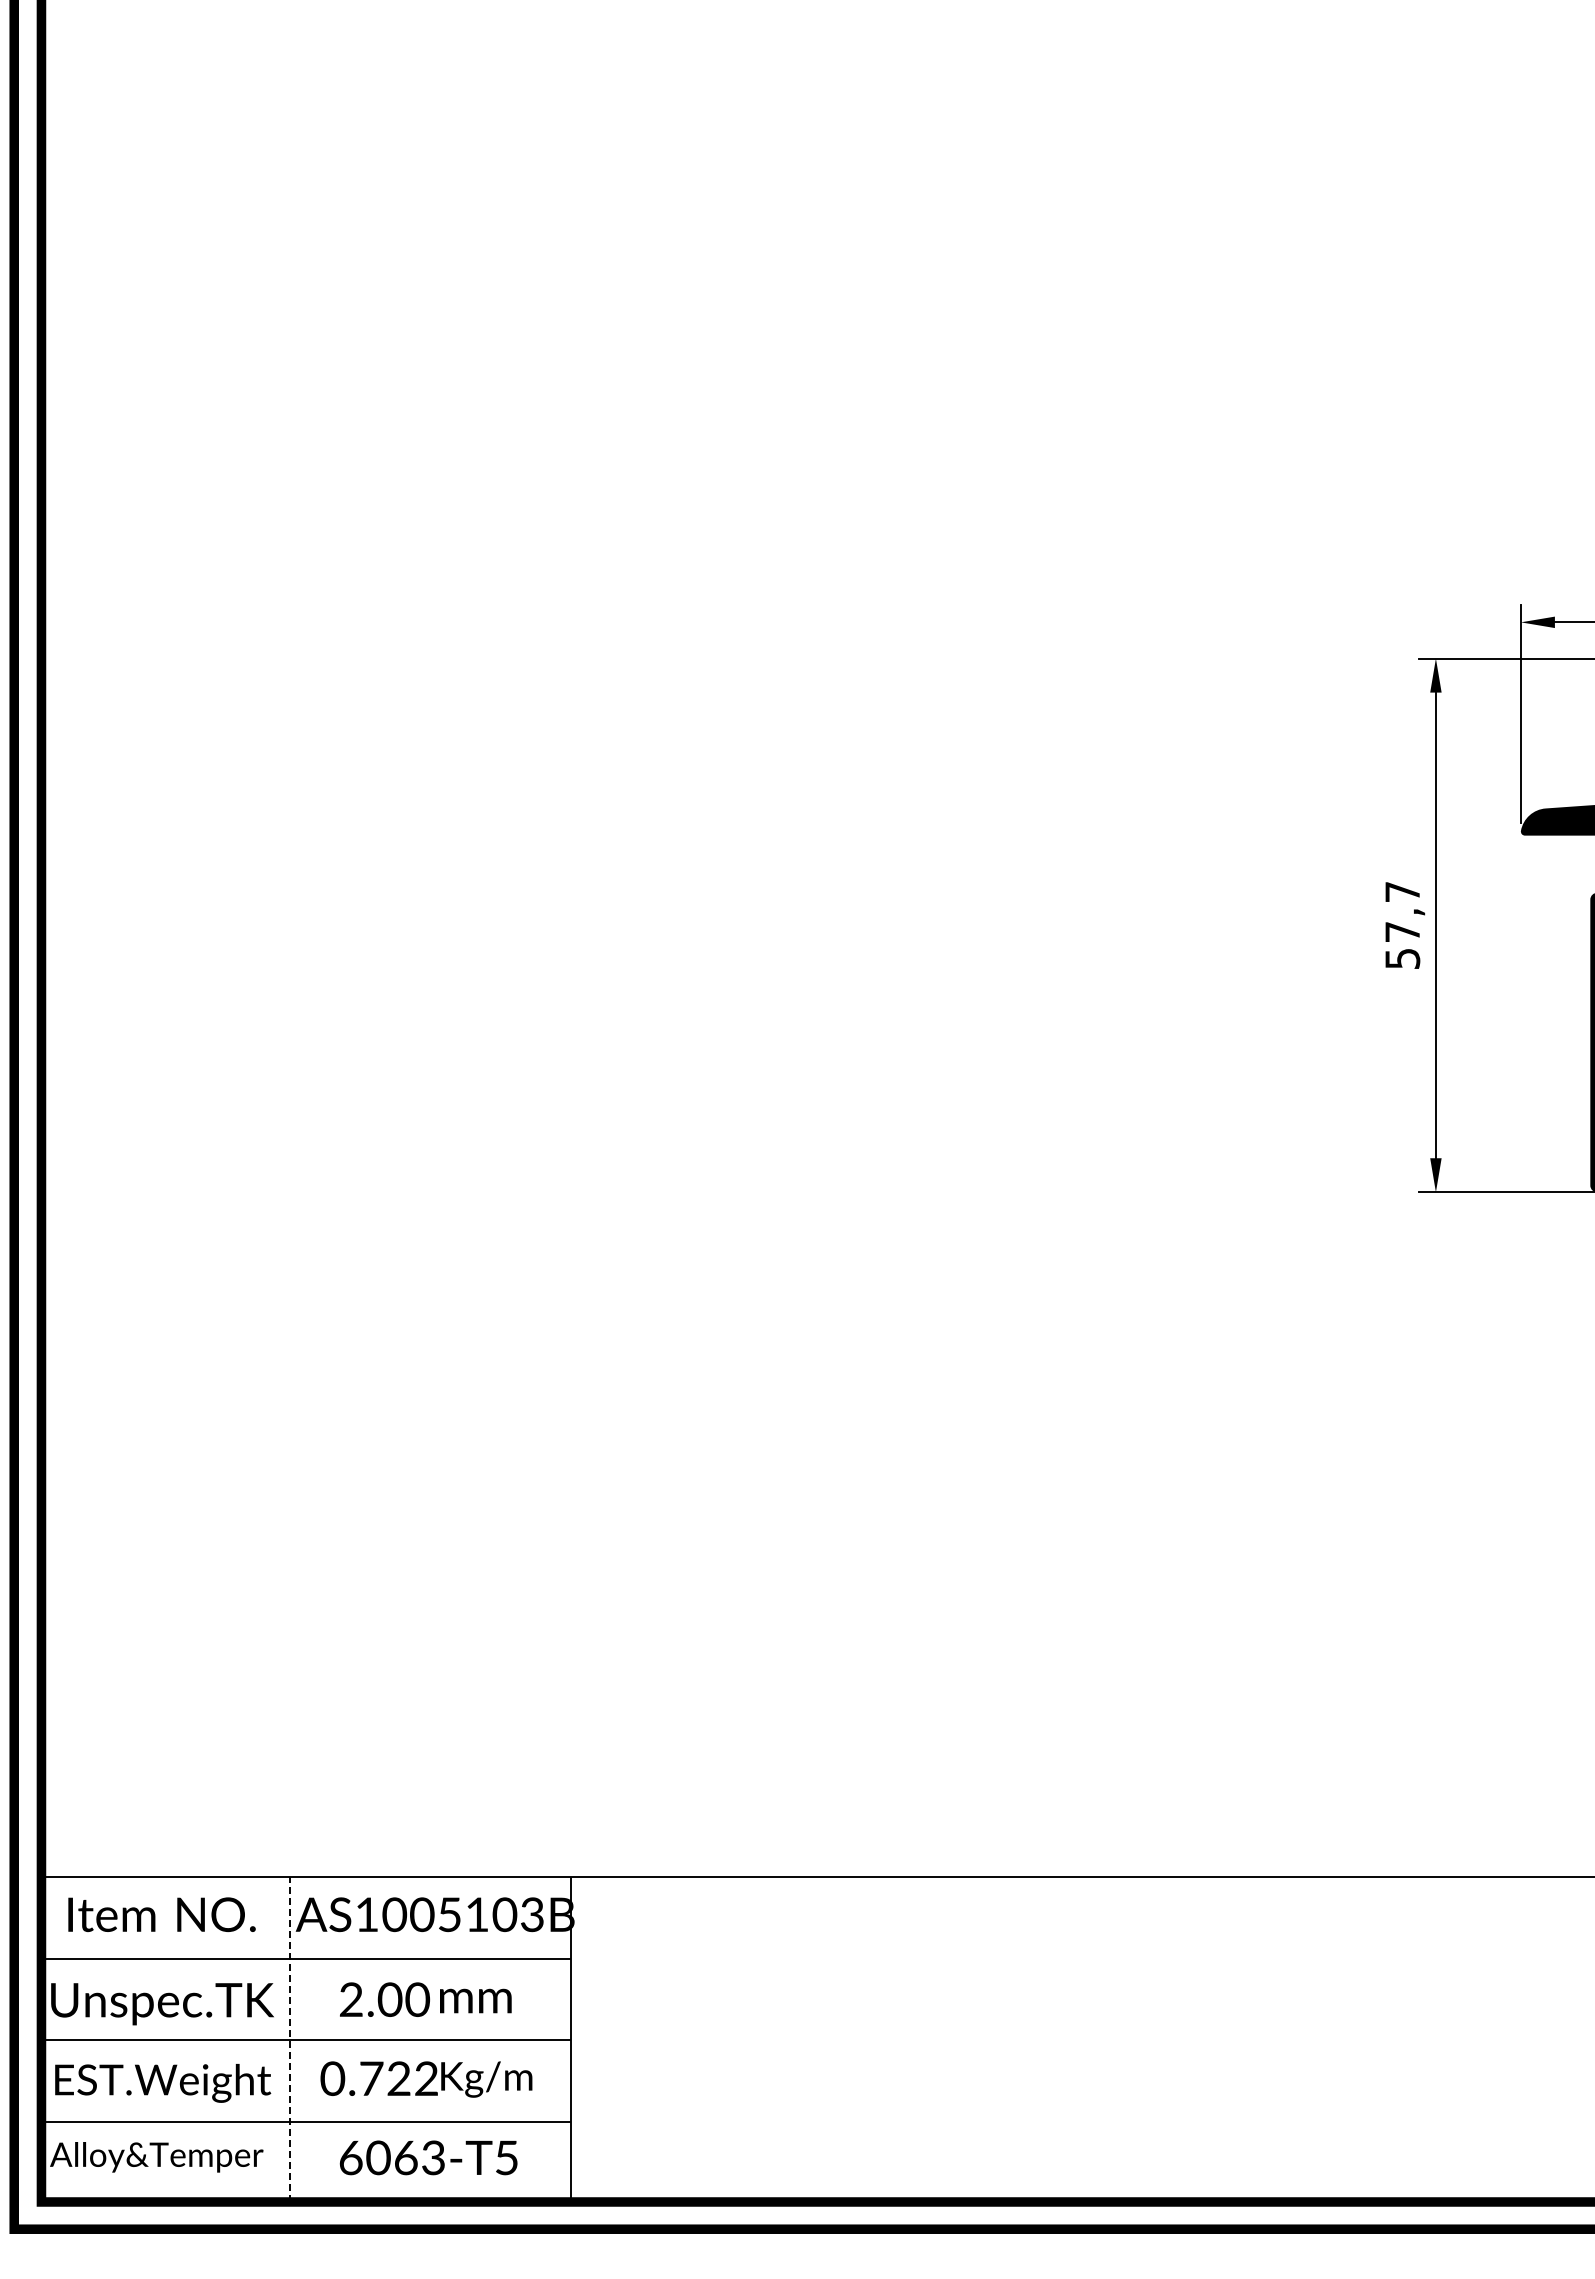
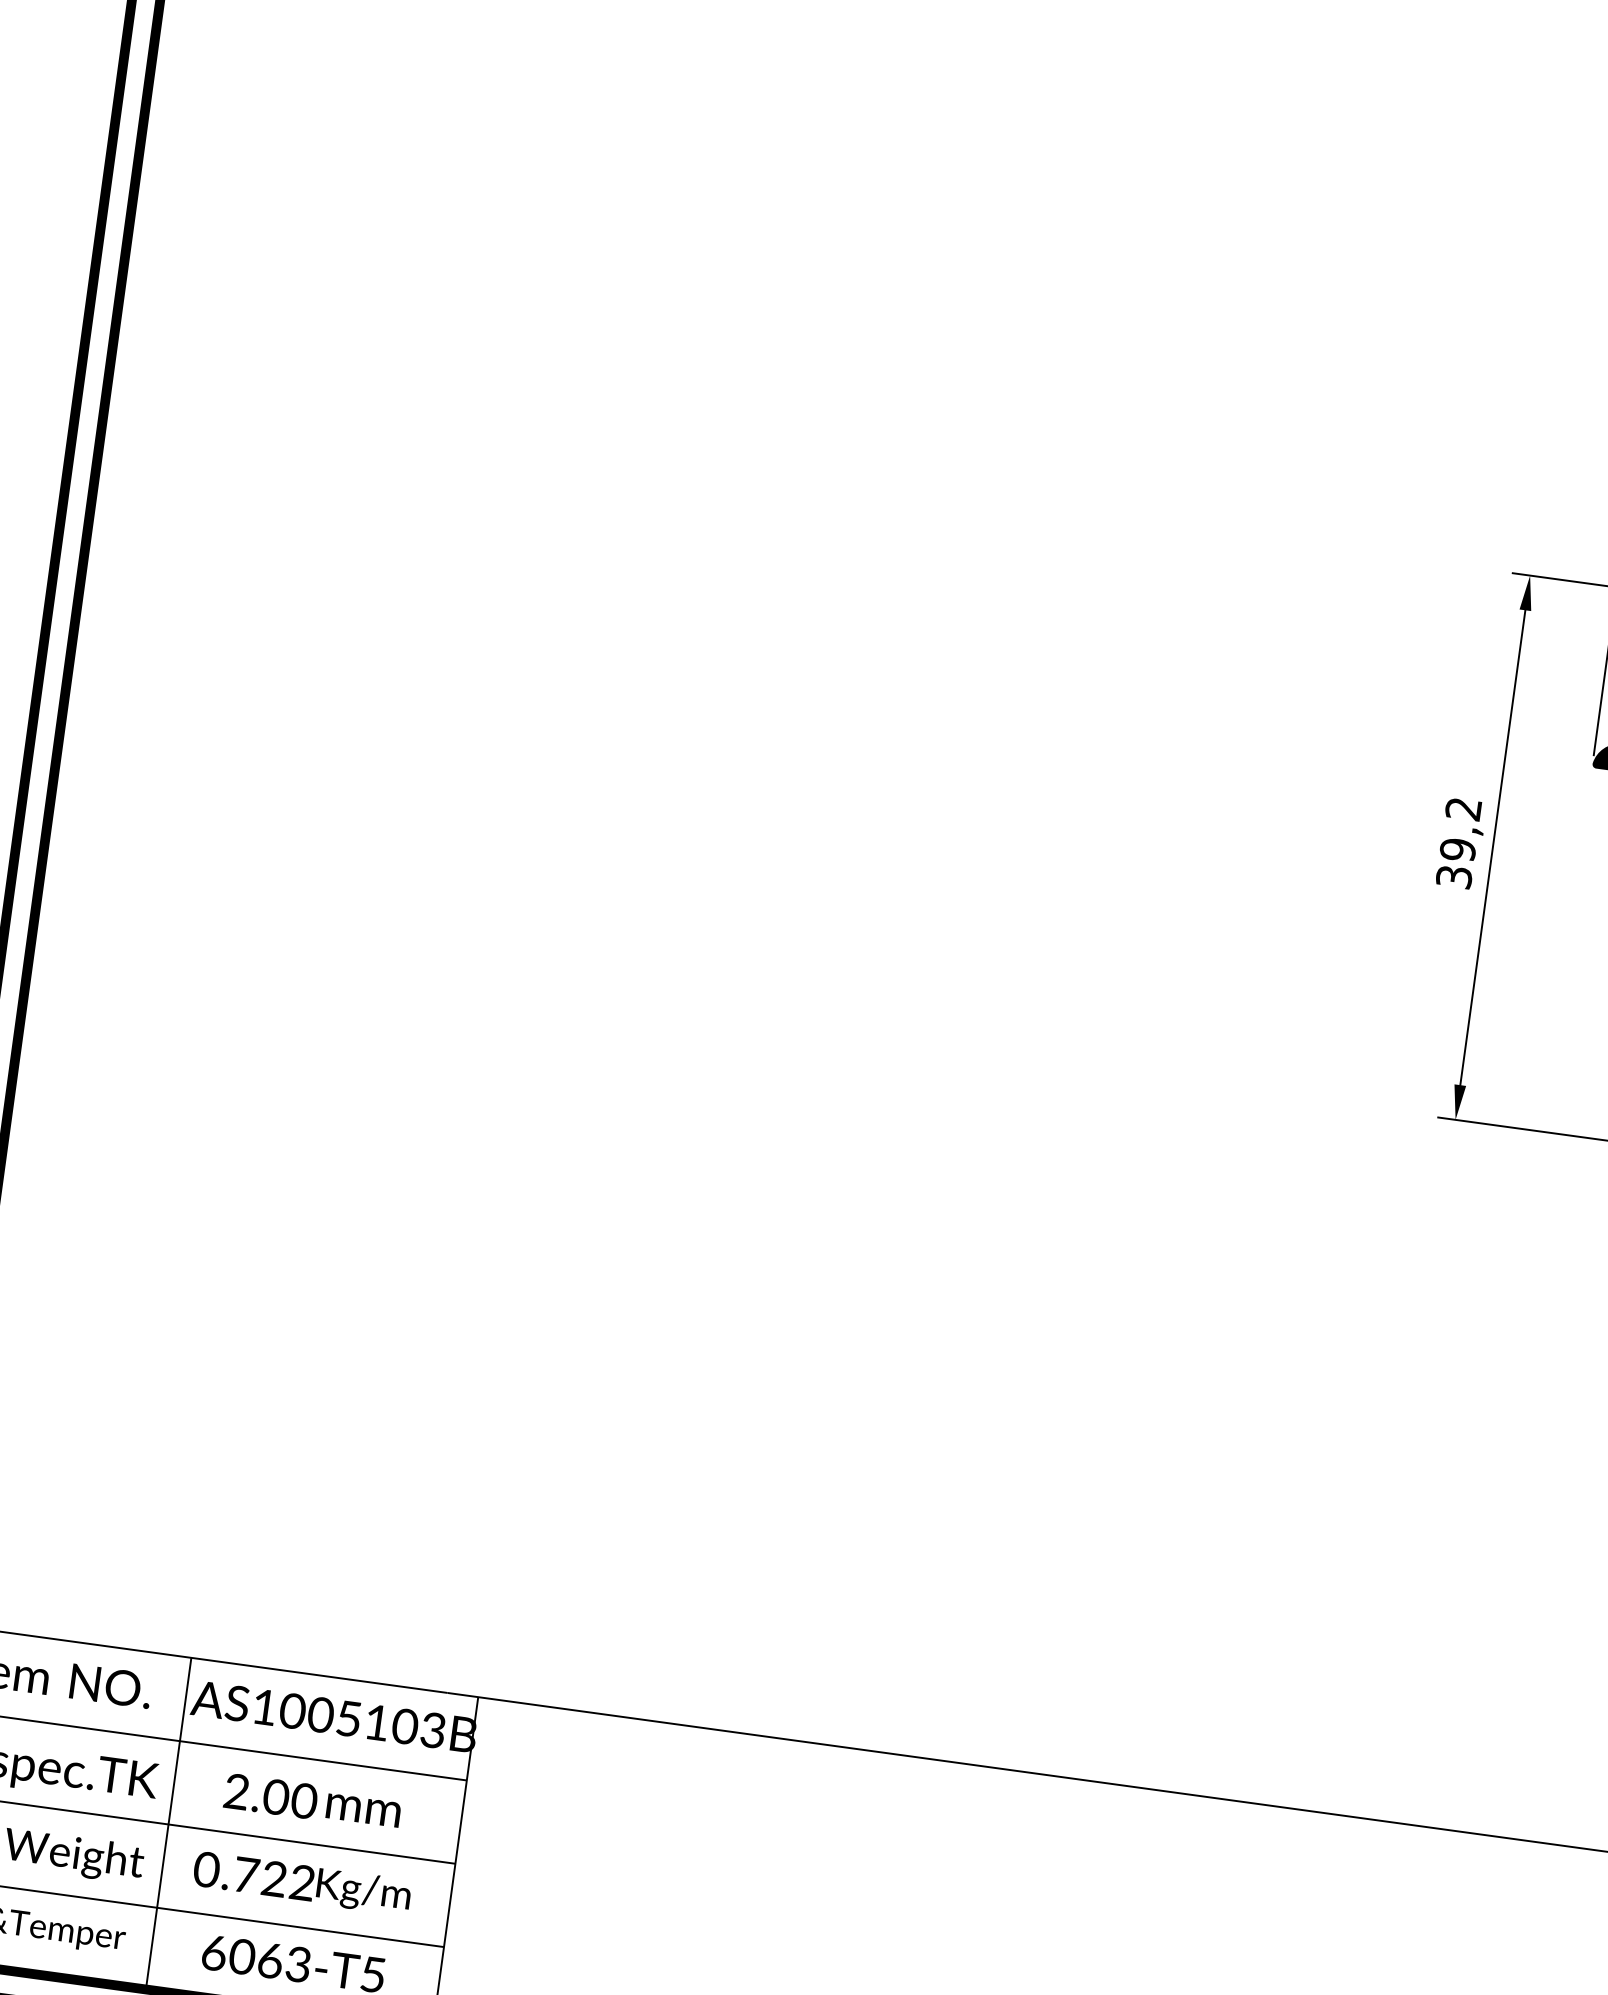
text: (1402, 925) -> (1458, 843), 57,7 -> 39,2
line: (289, 2039) -> (168, 1823), dashed -> solid

